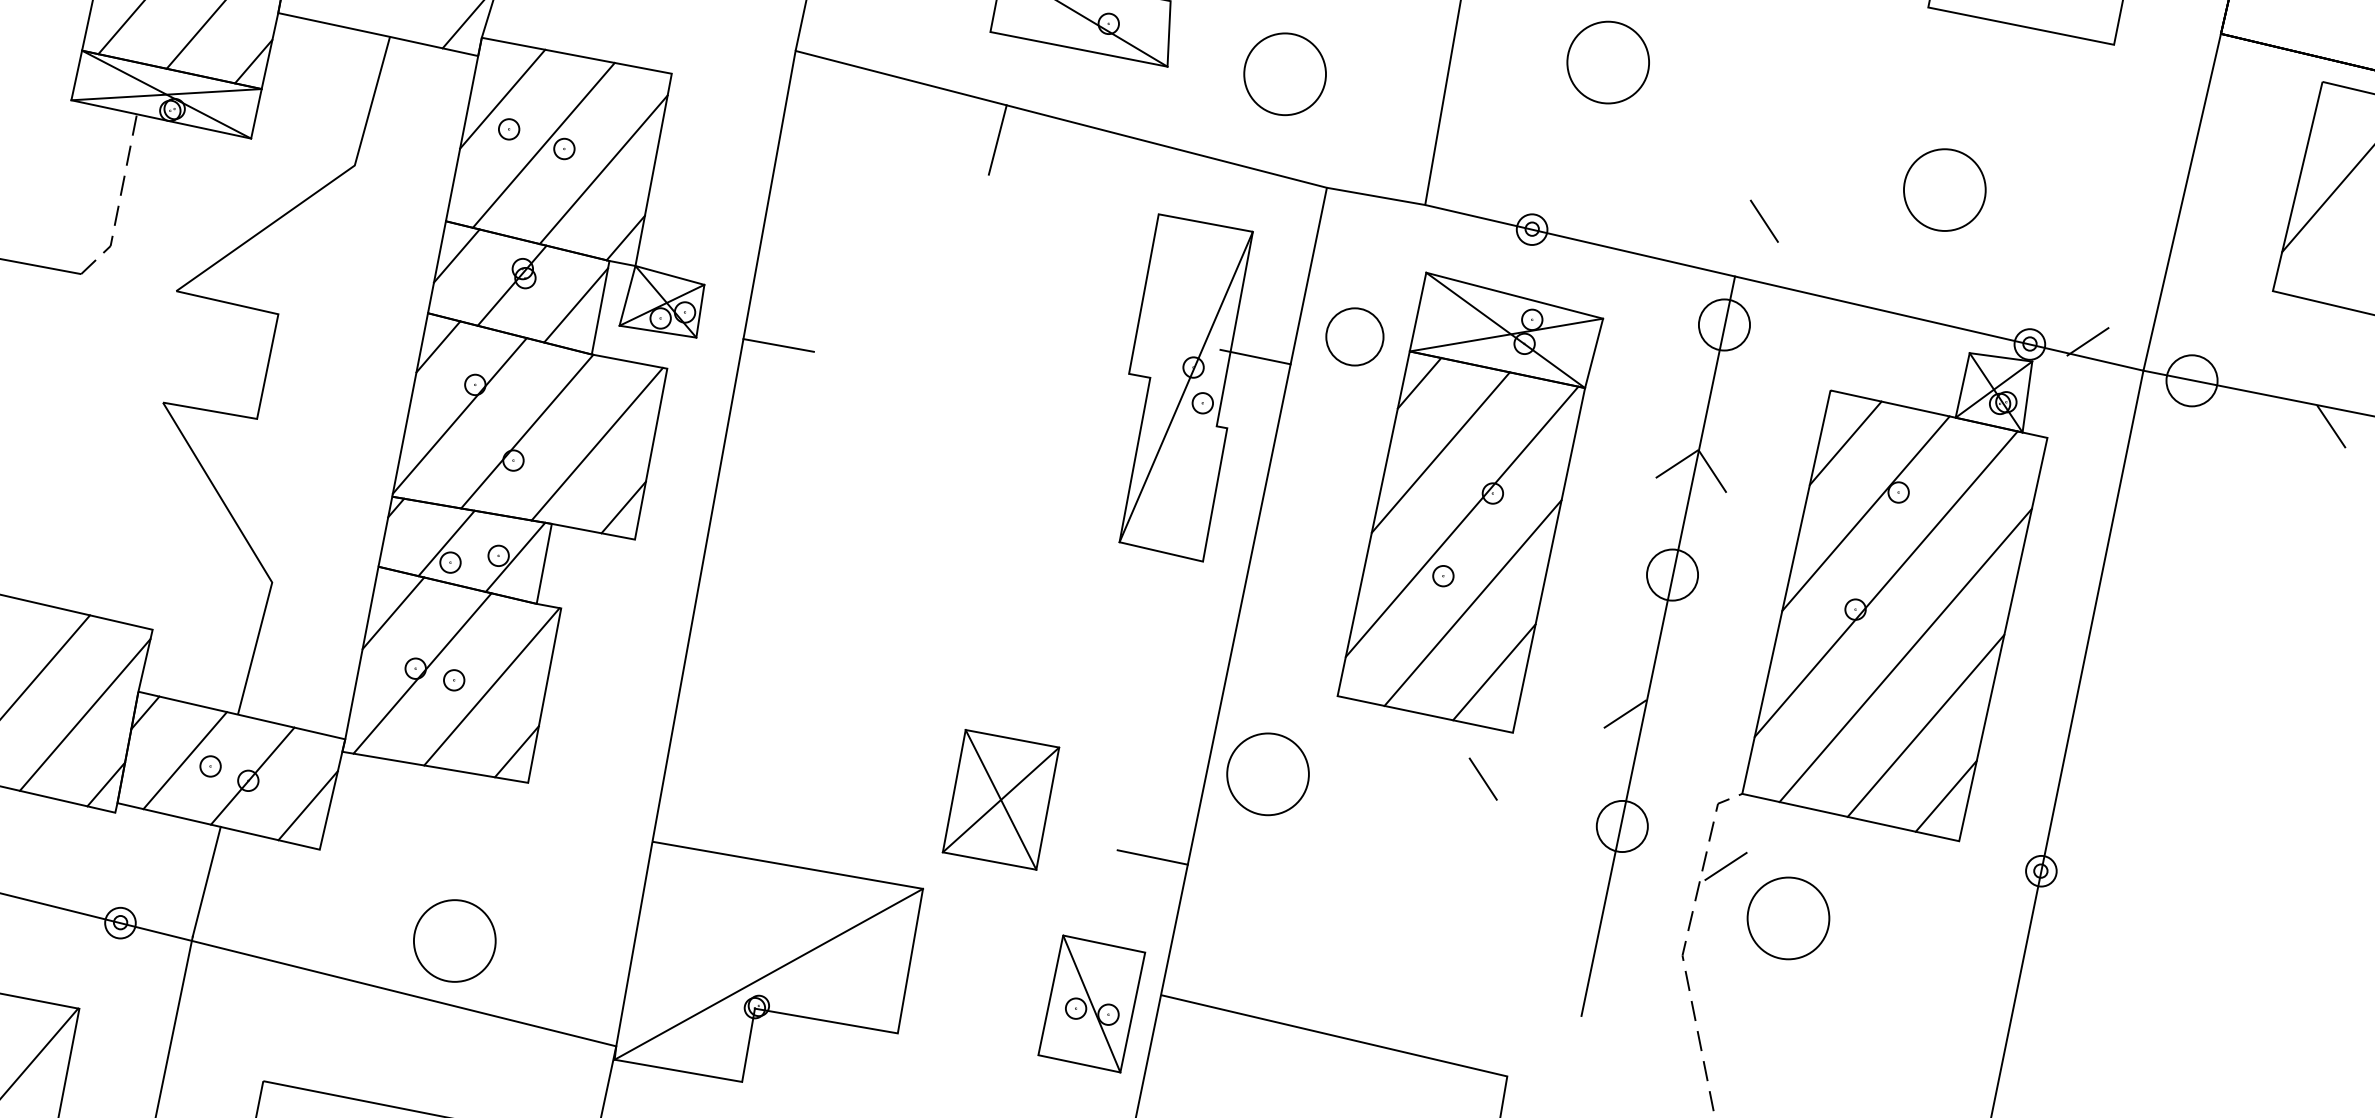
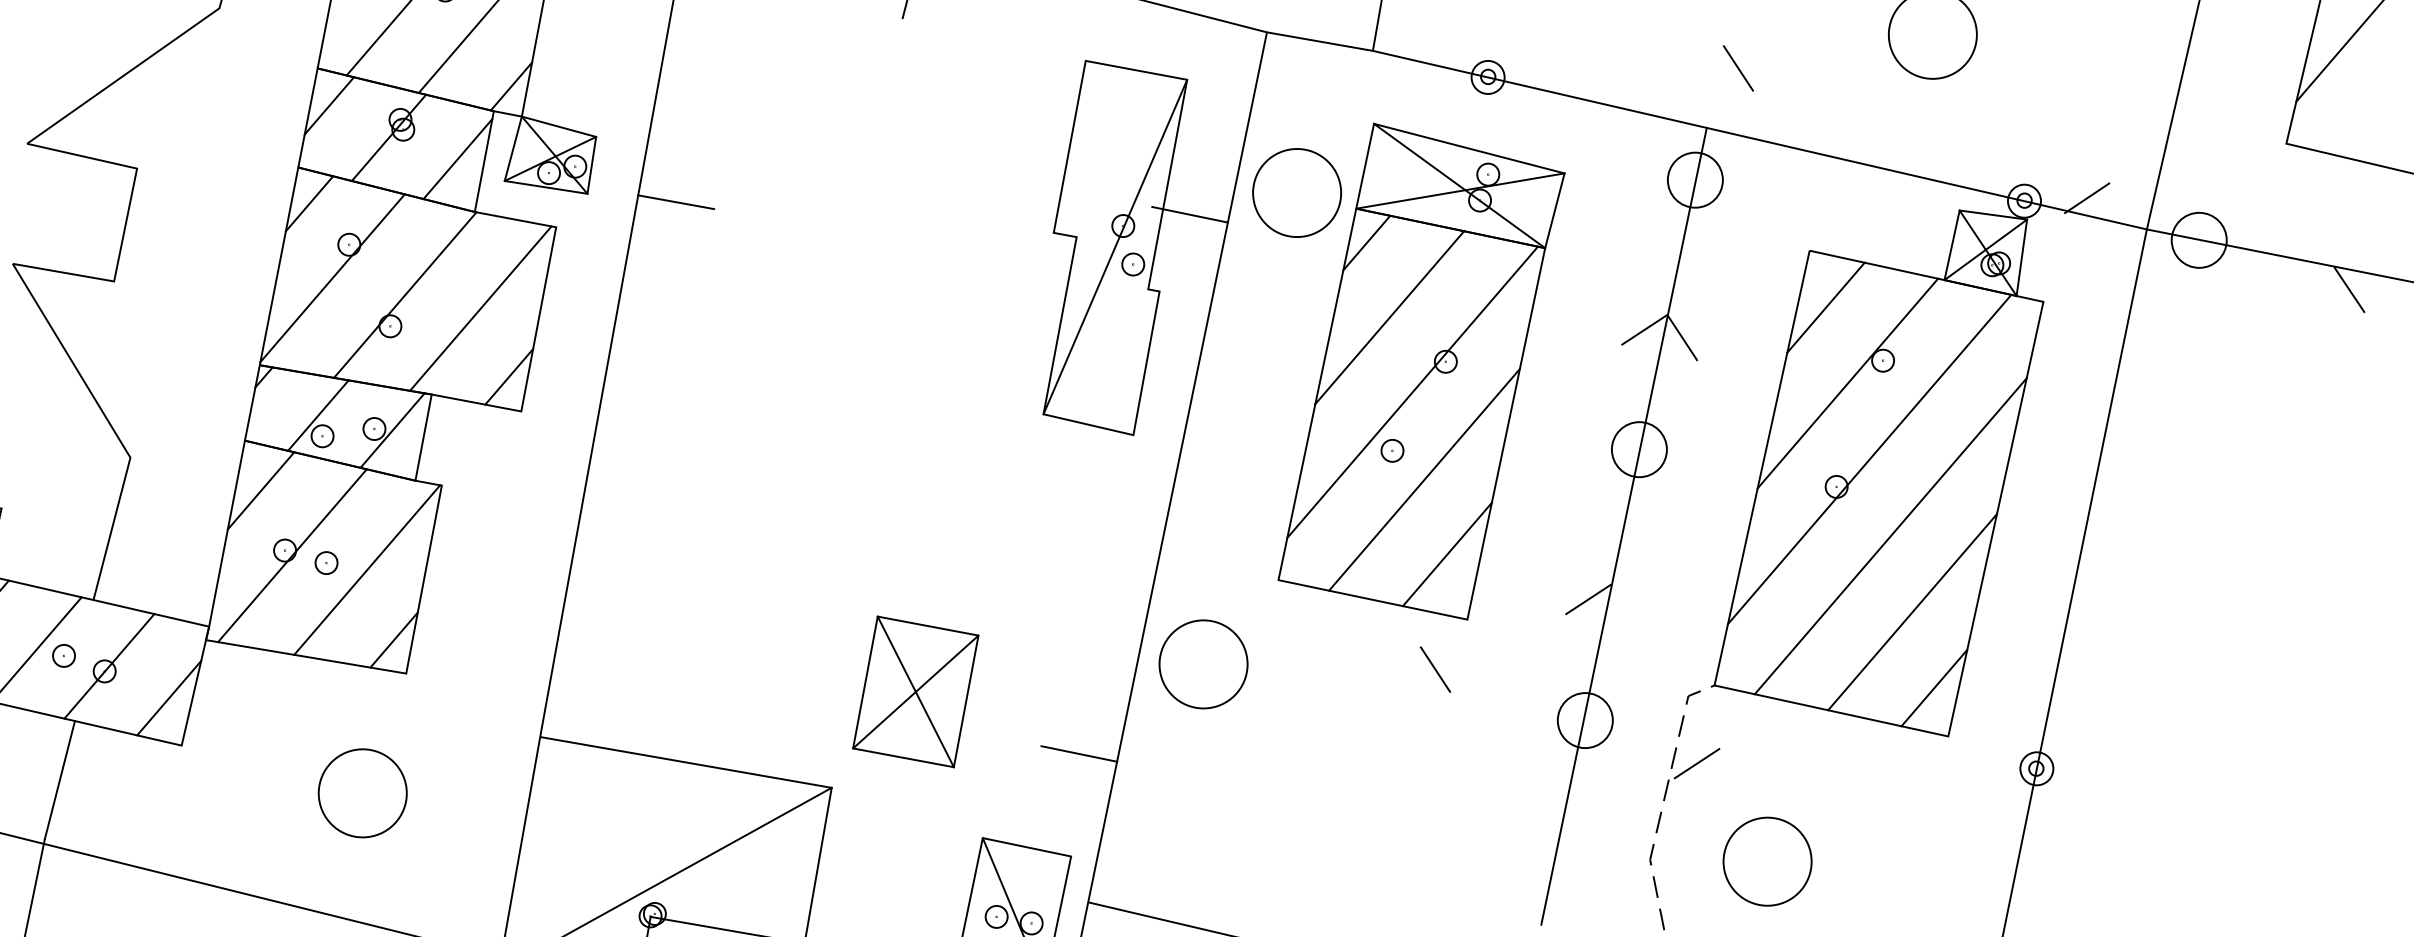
part: (1354, 336) -> (1296, 192), size x1.43
part: (1788, 918) -> (1767, 861), moved
part: (454, 940) -> (362, 792), moved

